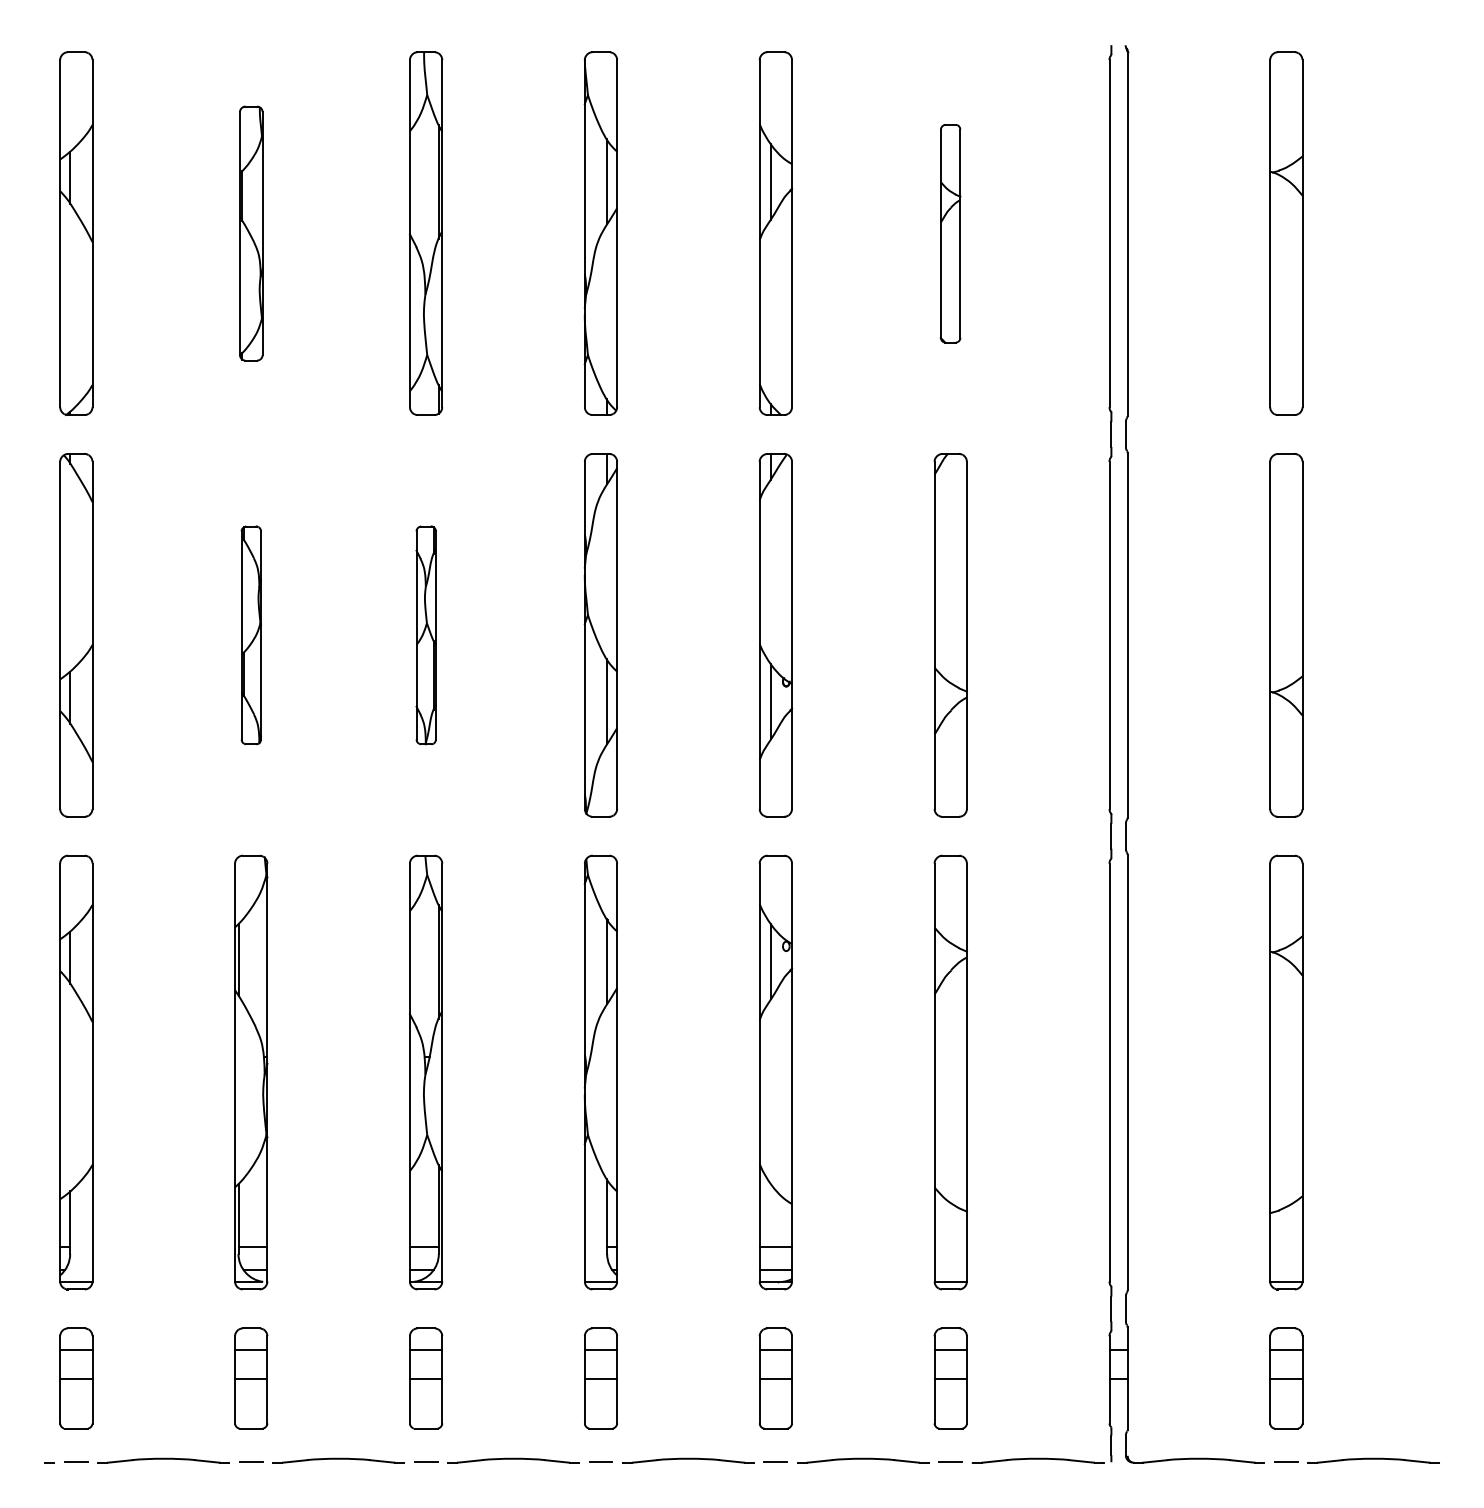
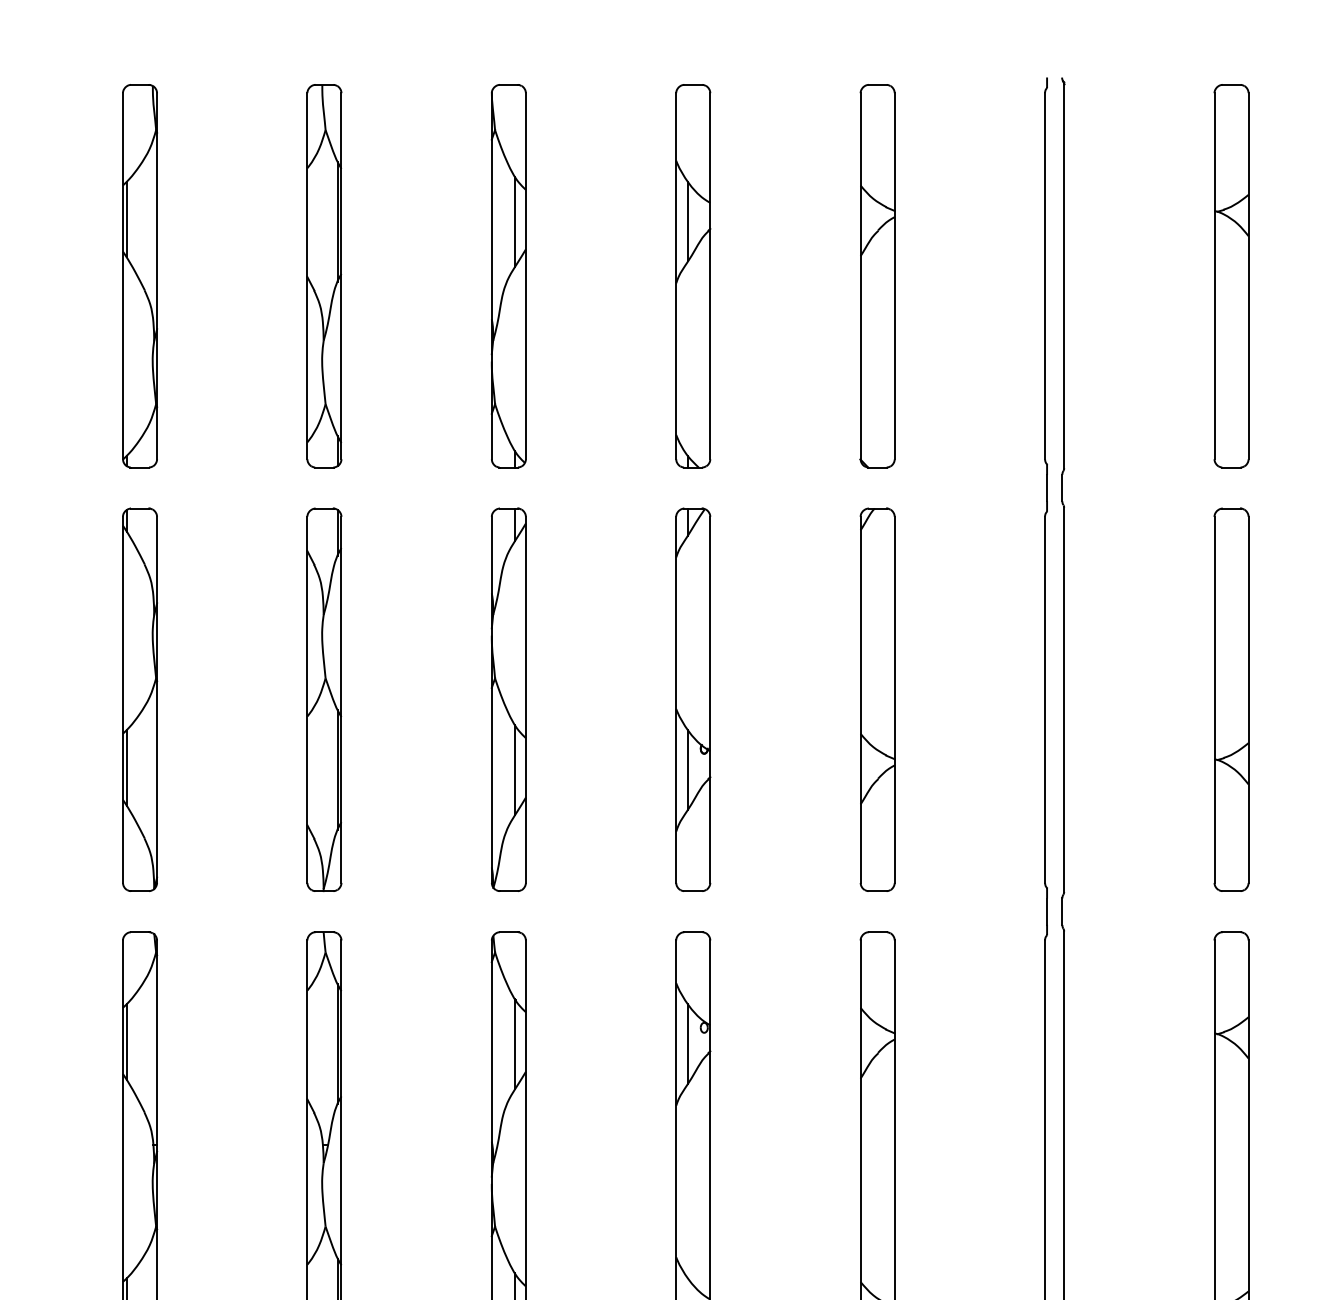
part: (251, 233) -> (140, 276), size x1.43
part: (950, 233) -> (877, 276), size x1.67
part: (251, 635) -> (140, 699), size x1.67
part: (426, 635) -> (324, 699), size x1.67

